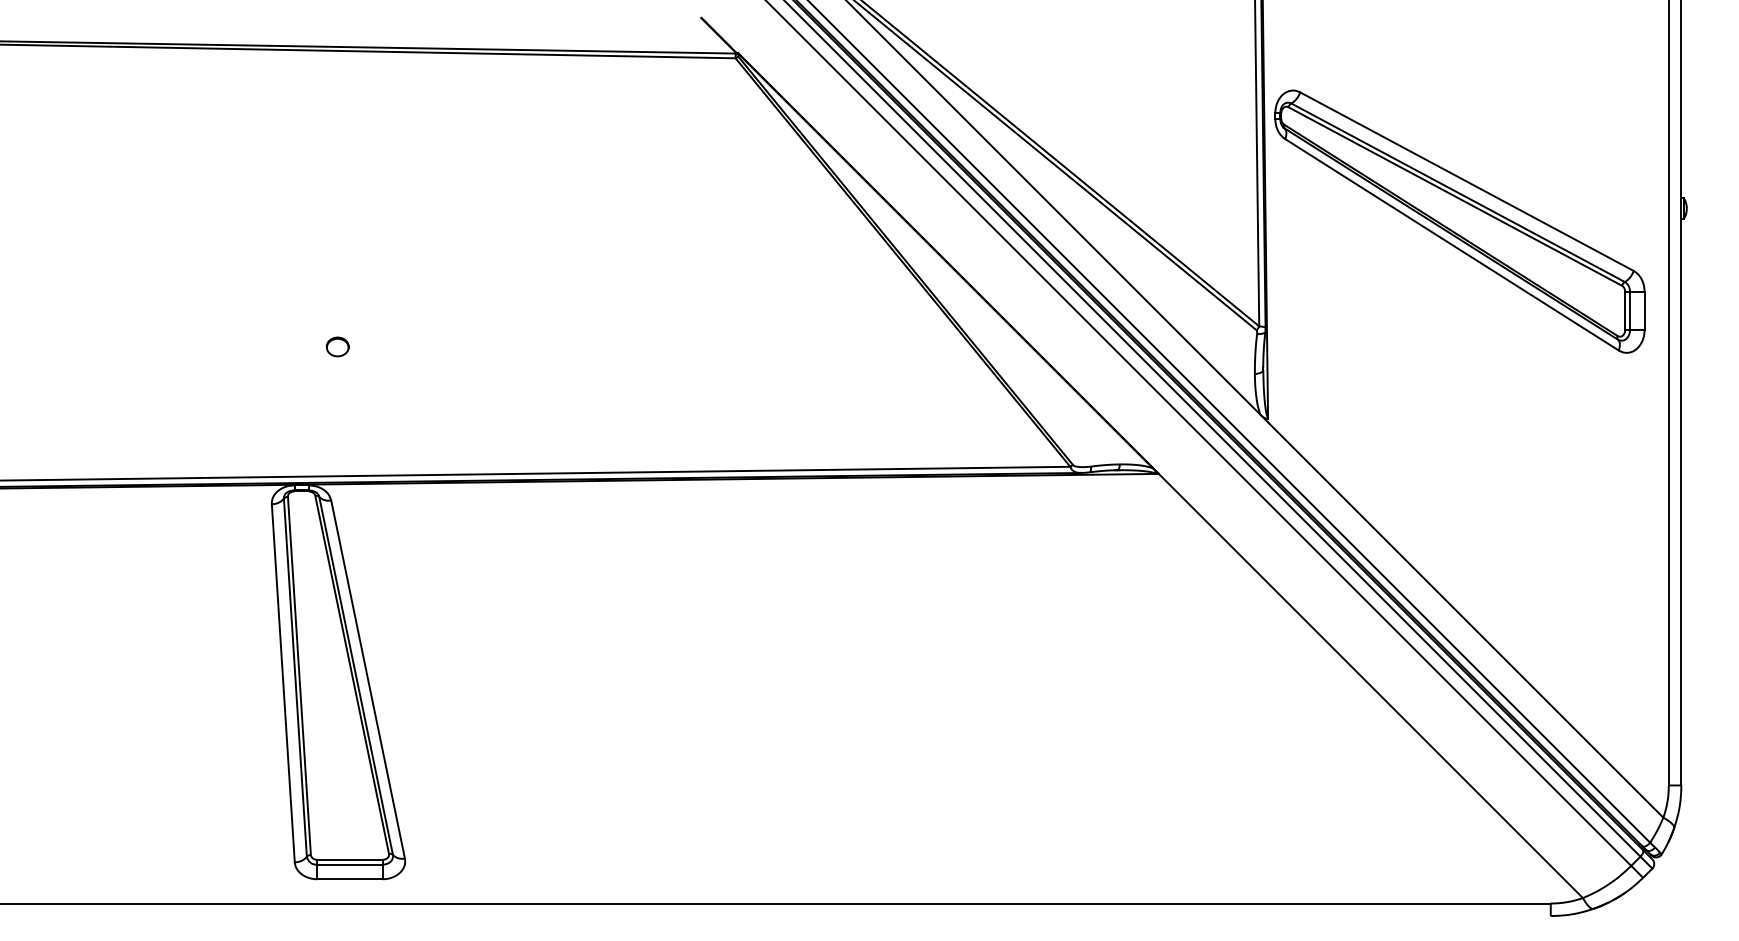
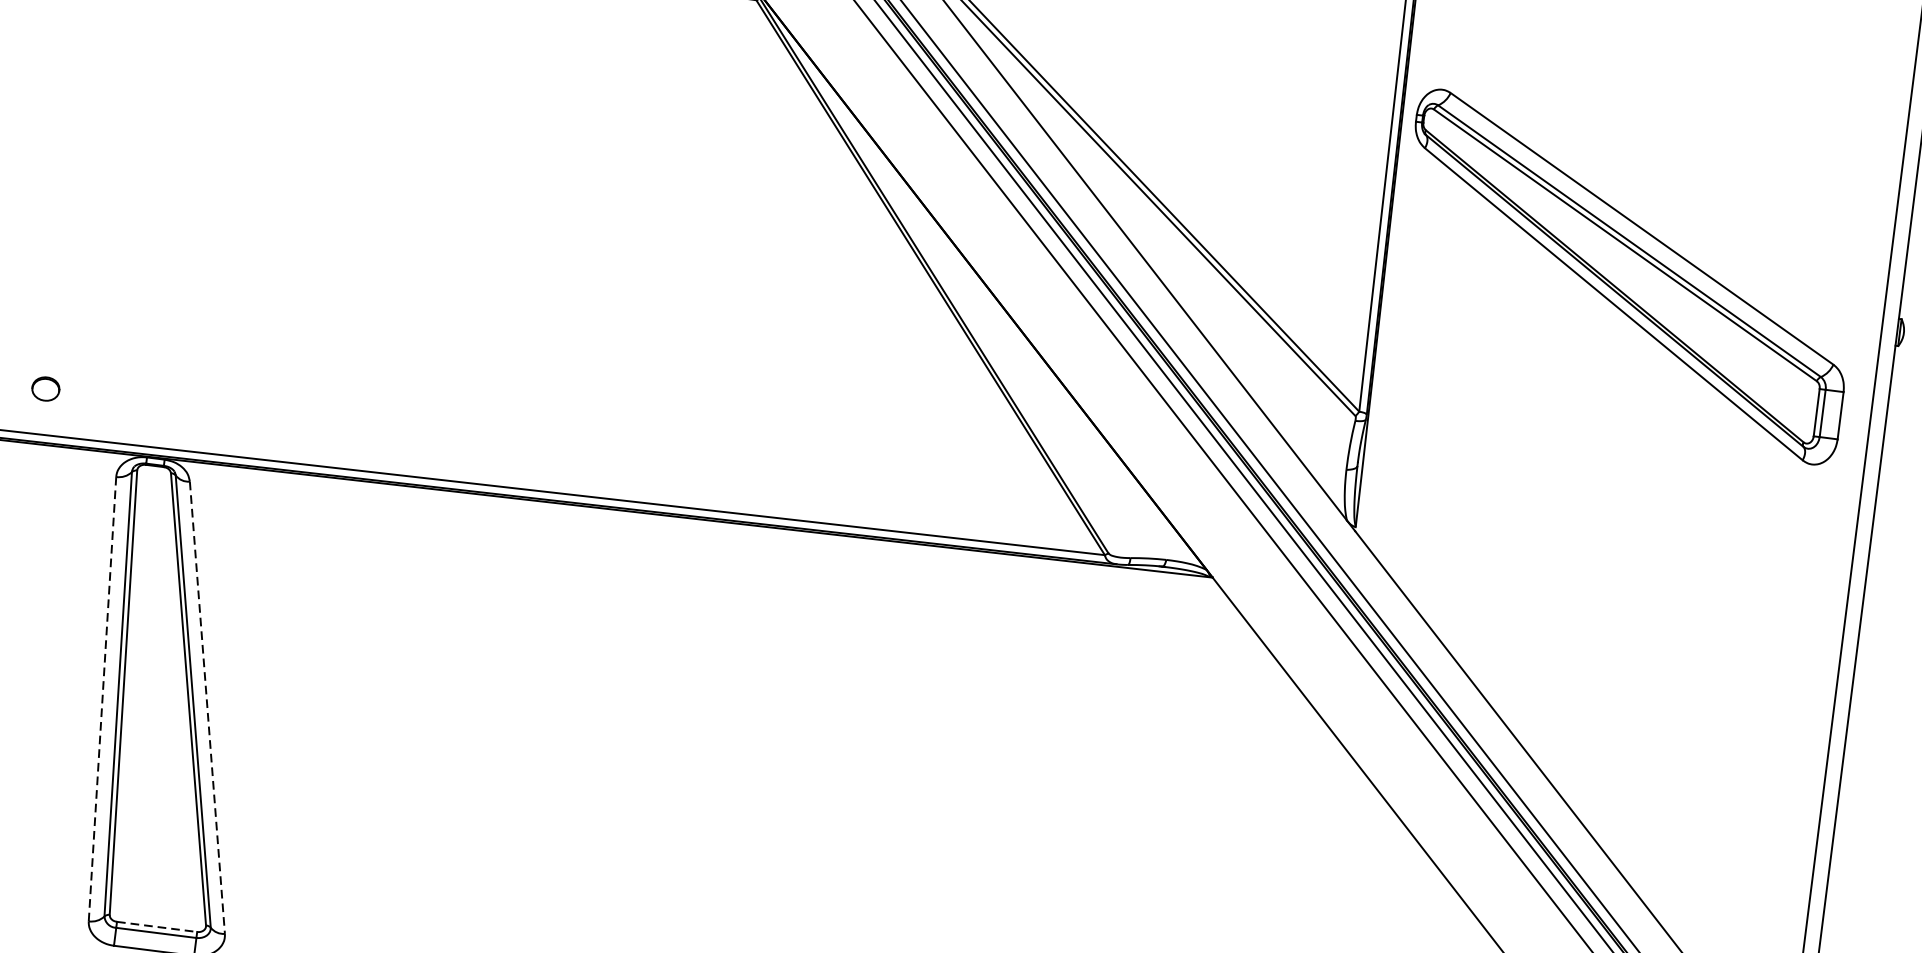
part: (1459, 221) -> (1626, 276), moved
part: (337, 346) -> (45, 388), moved
line: (368, 679) -> (207, 707), solid -> dashed
line: (283, 682) -> (102, 698), solid -> dashed
line: (349, 859) -> (156, 926), solid -> dashed

